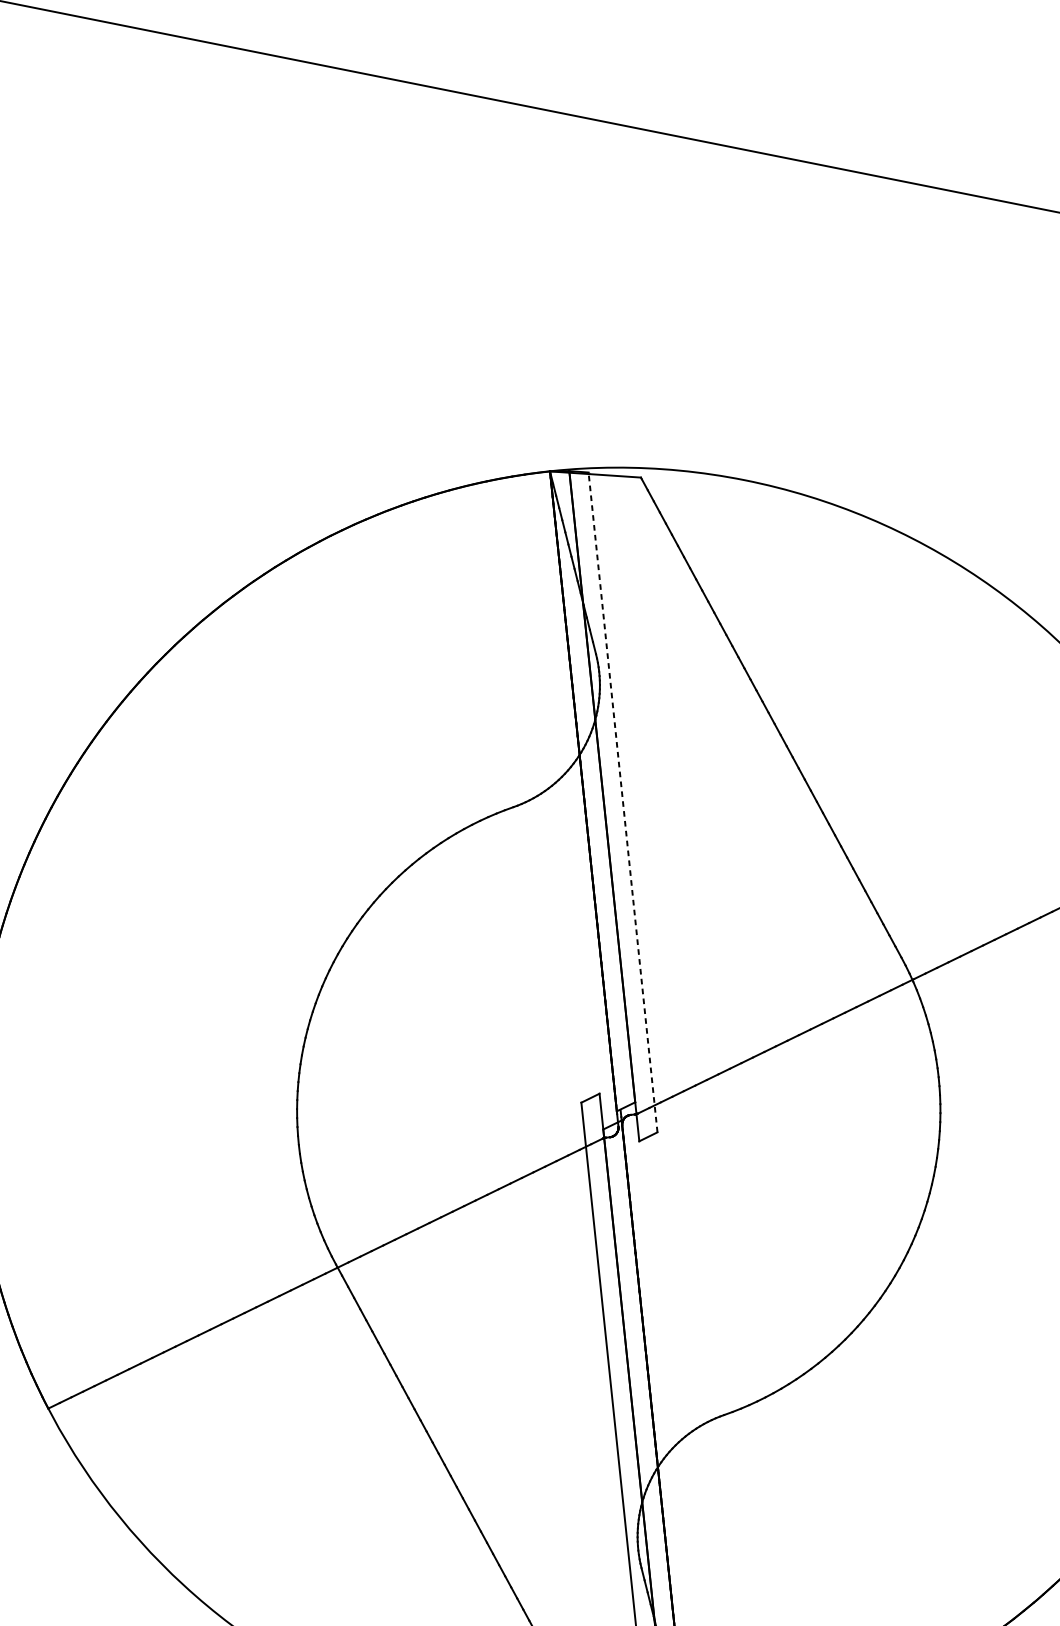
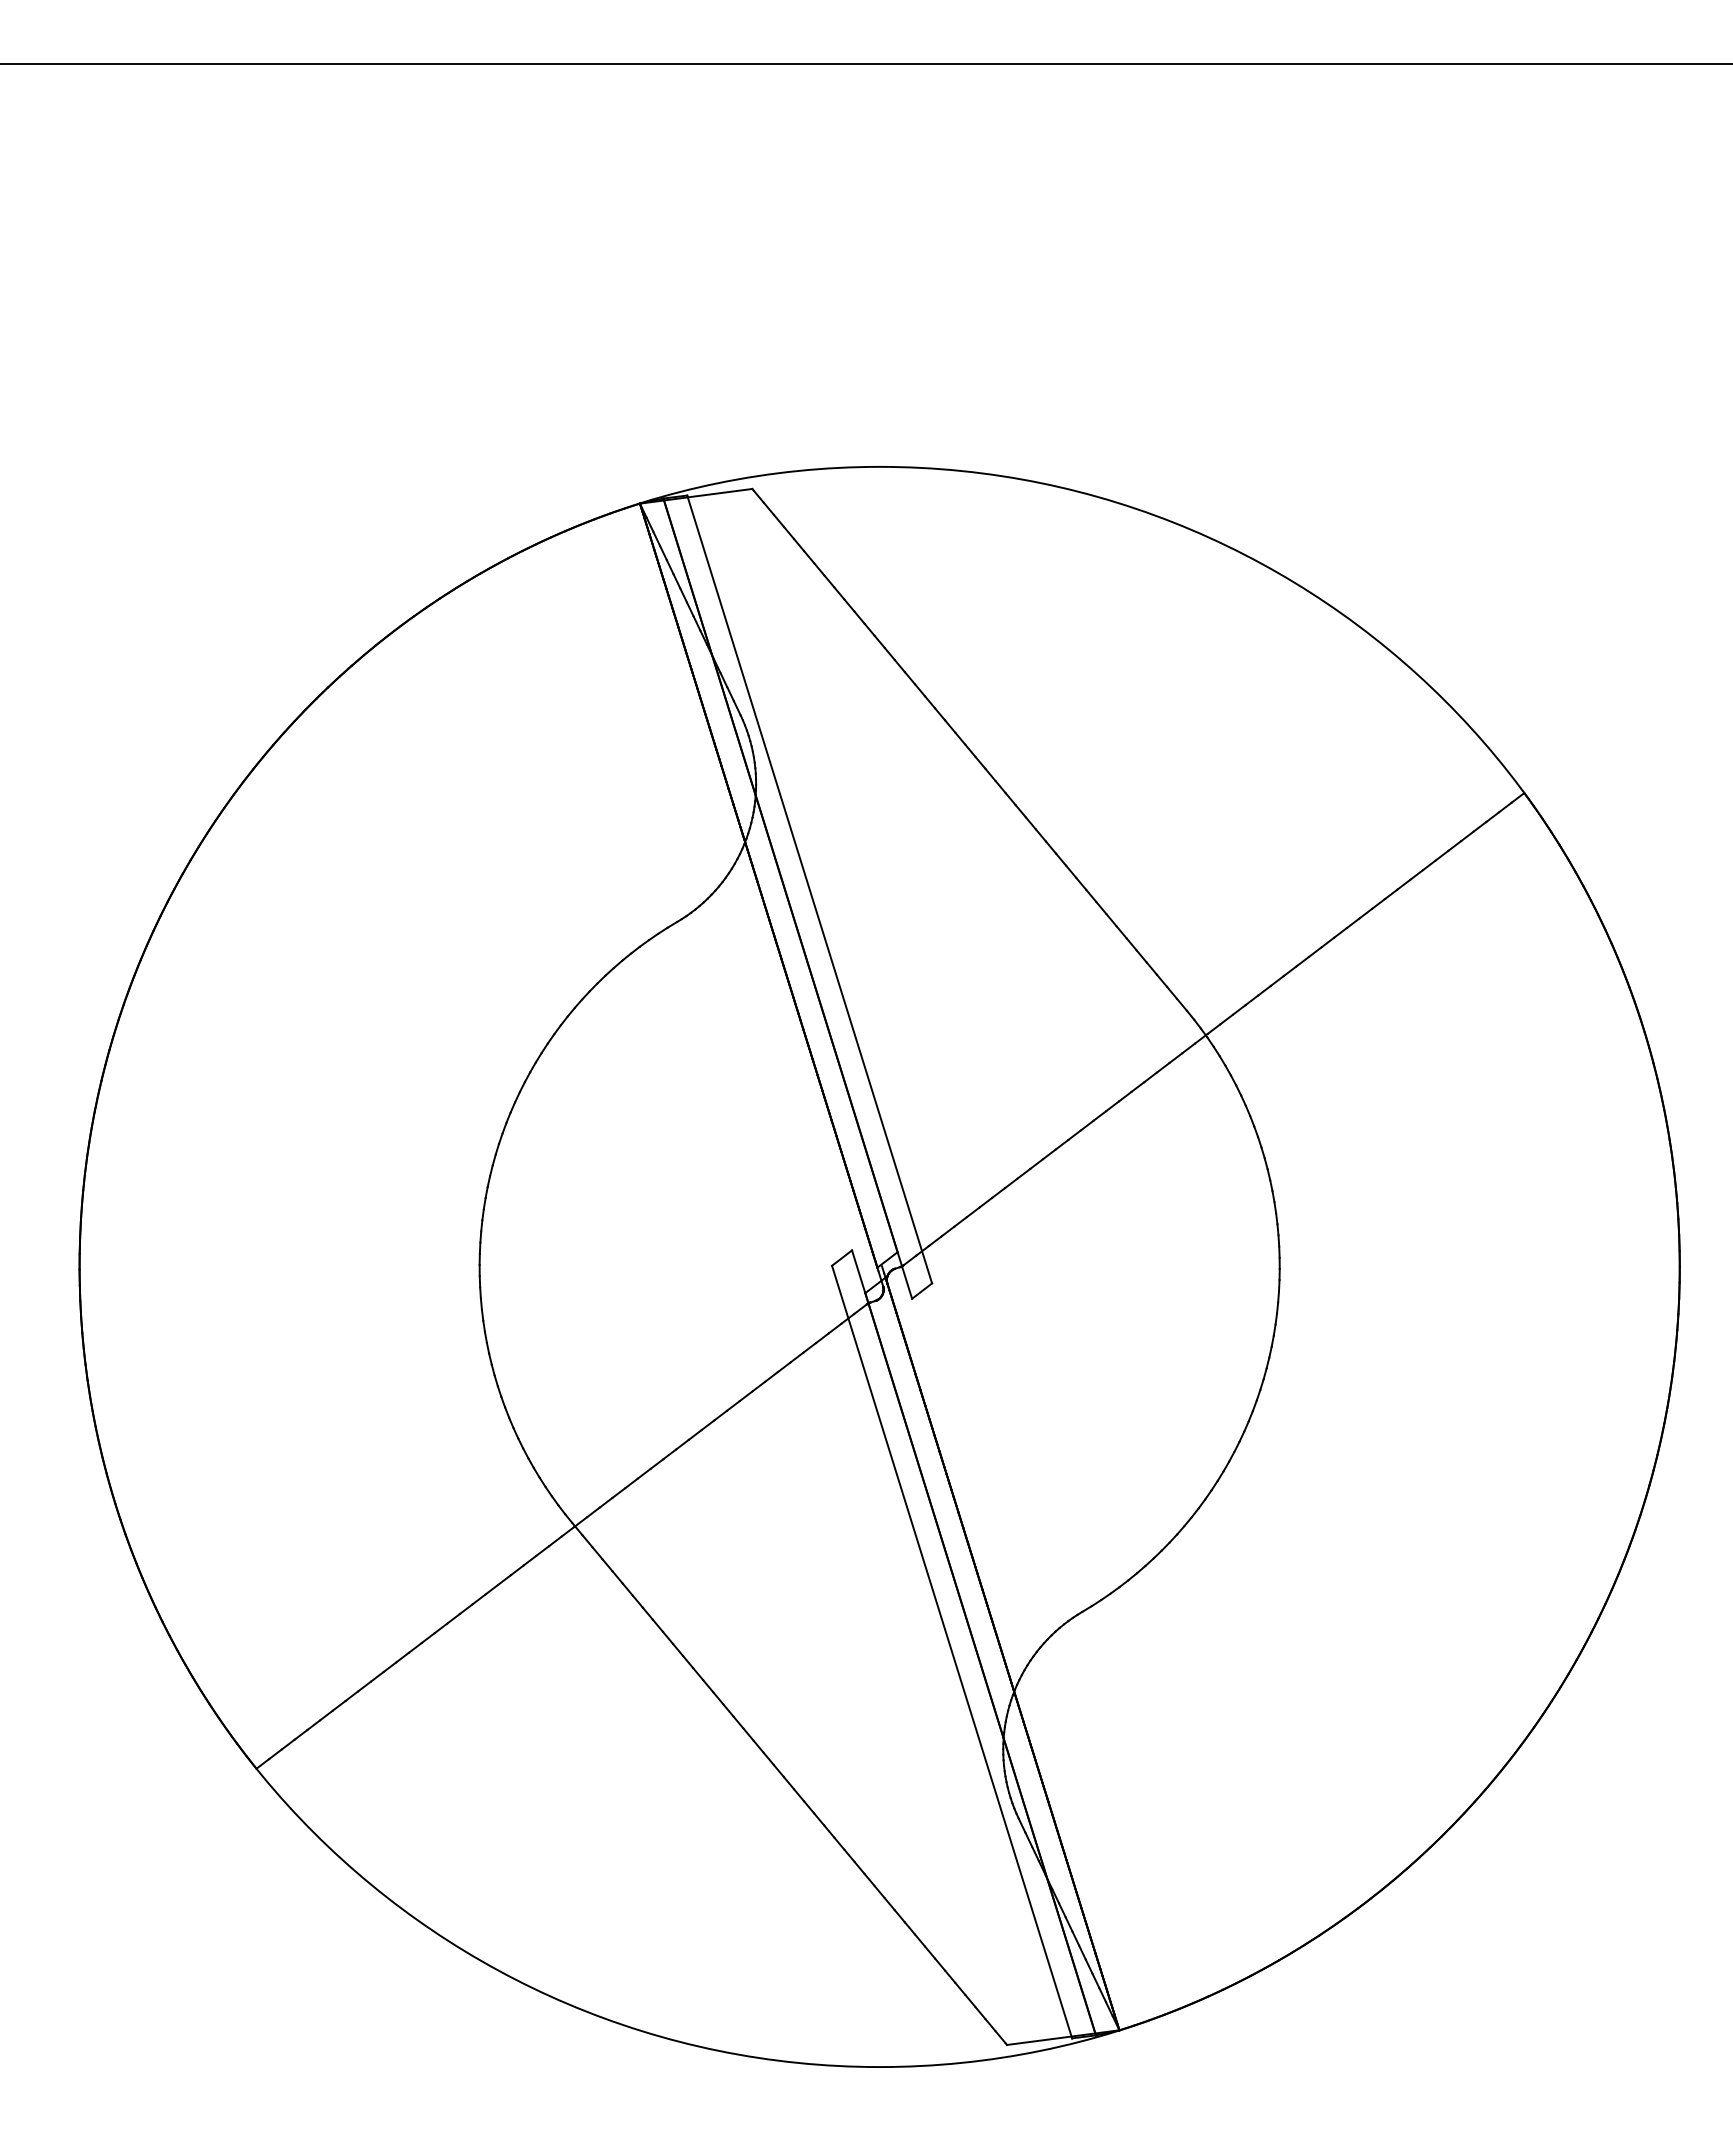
line: (622, 802) -> (809, 889), dashed -> solid

